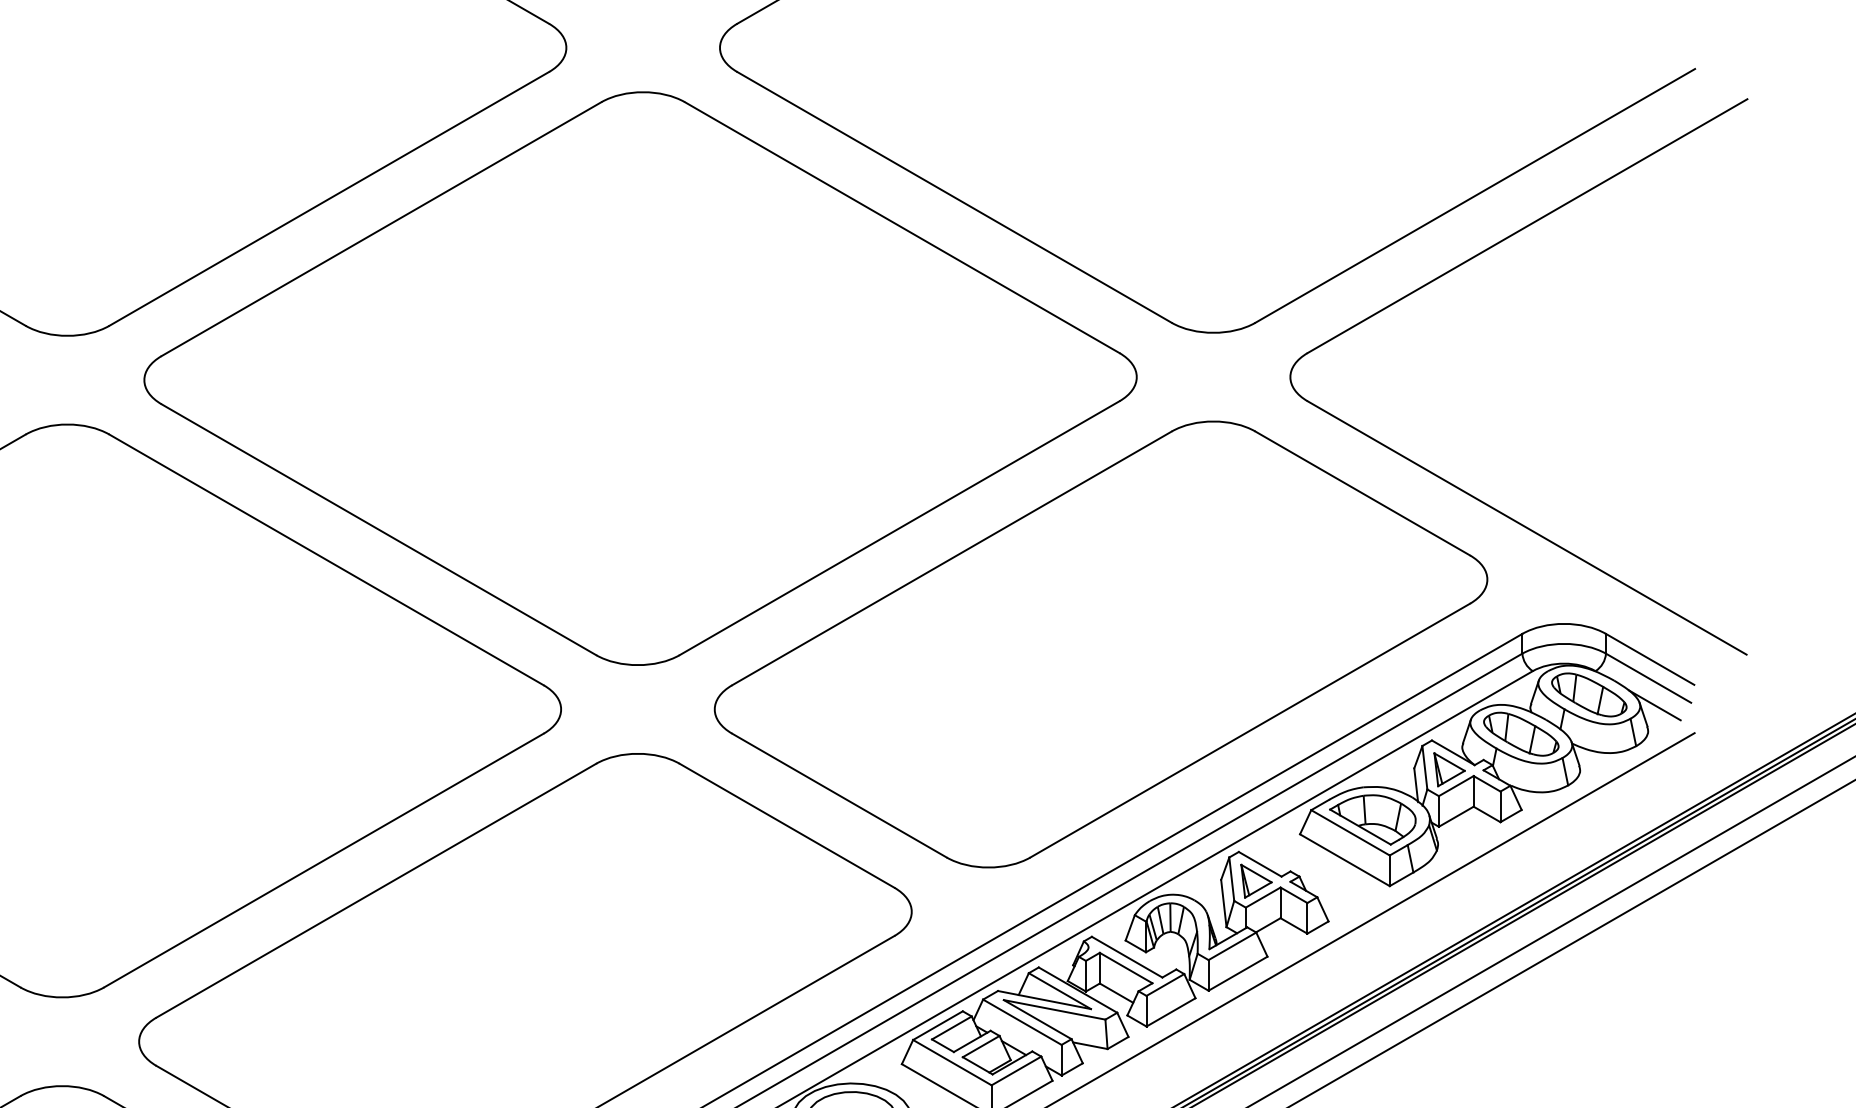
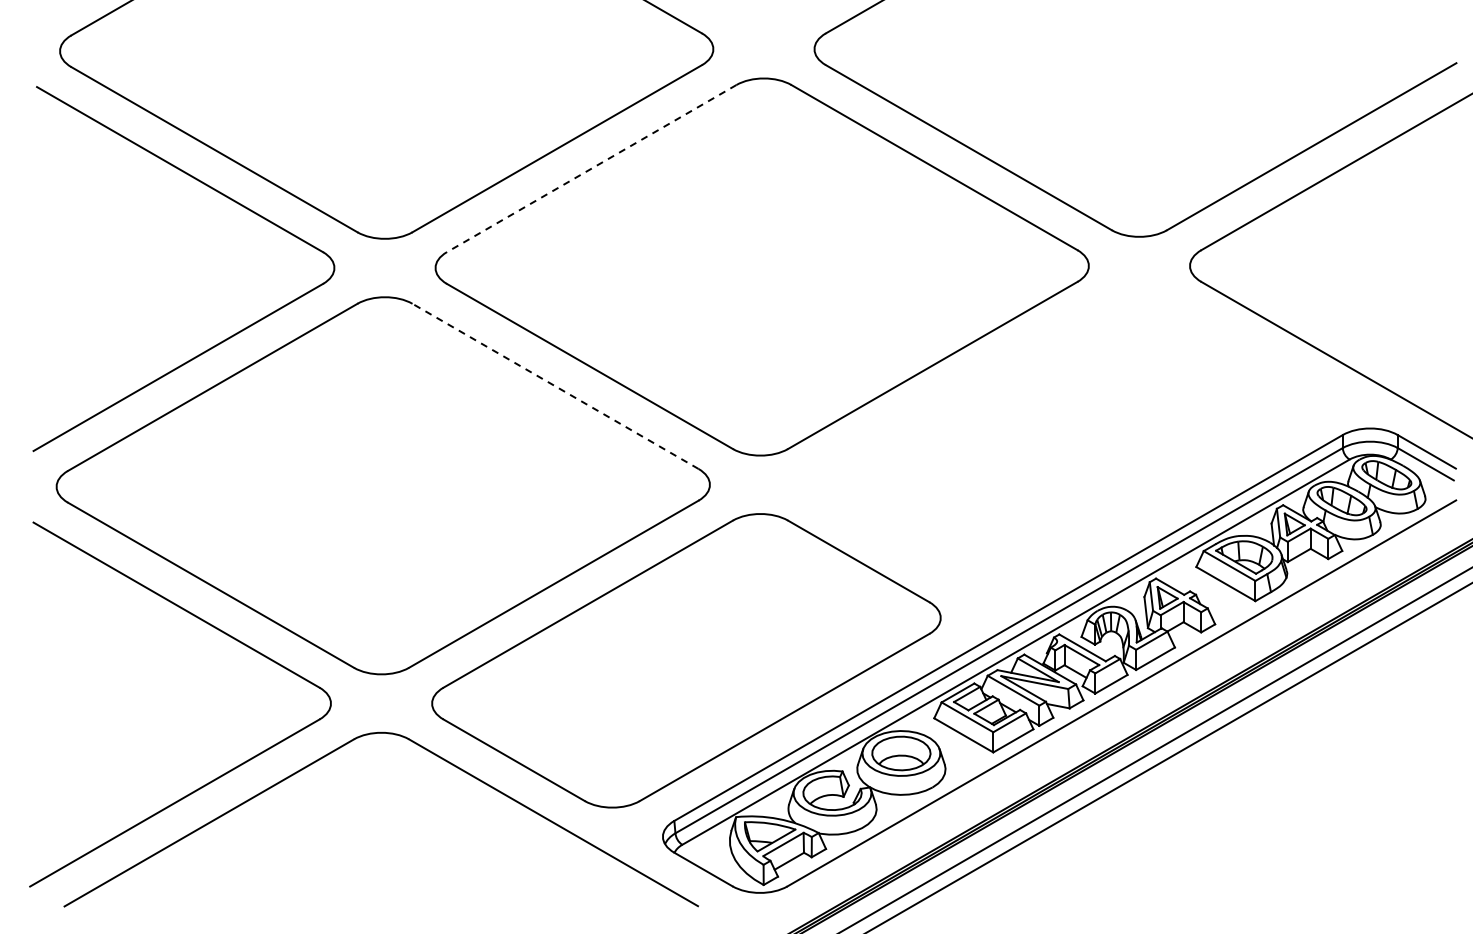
line: (381, 228) -> (591, 168), solid -> dashed
line: (326, 560) -> (555, 386), solid -> dashed
part: (1101, 643) -> (1065, 441), removed
line: (1654, 704) -> (1429, 481), removed

